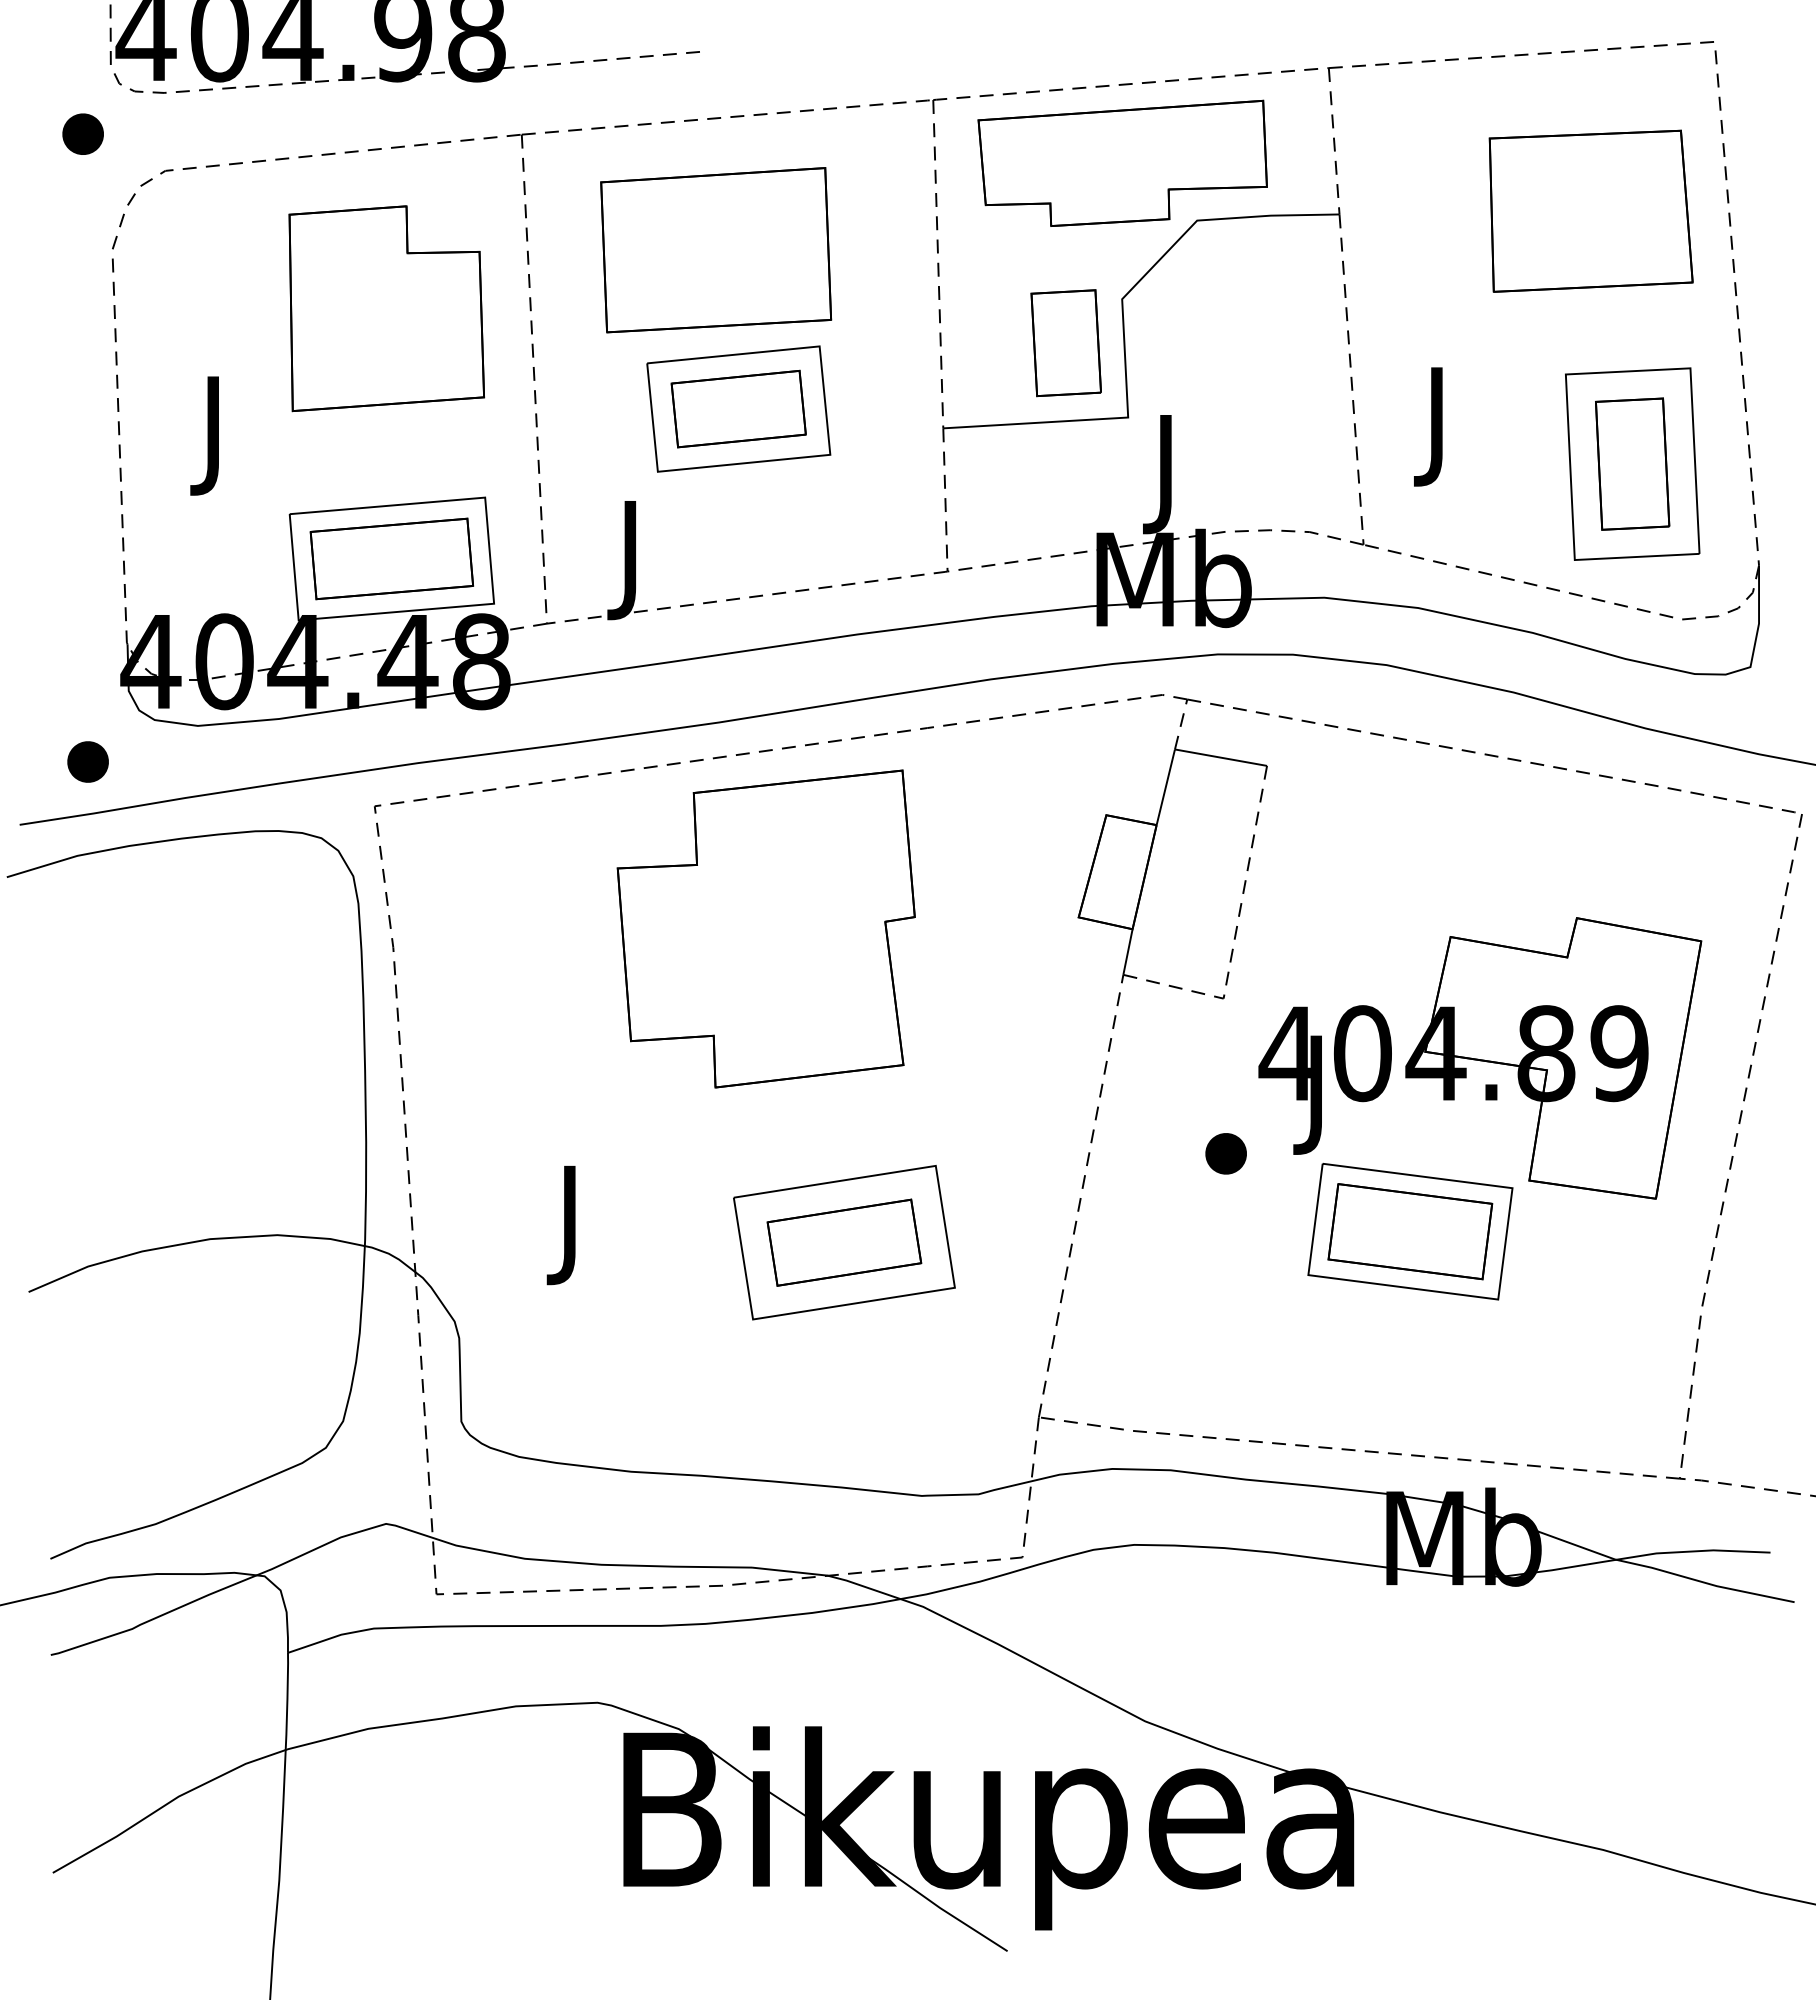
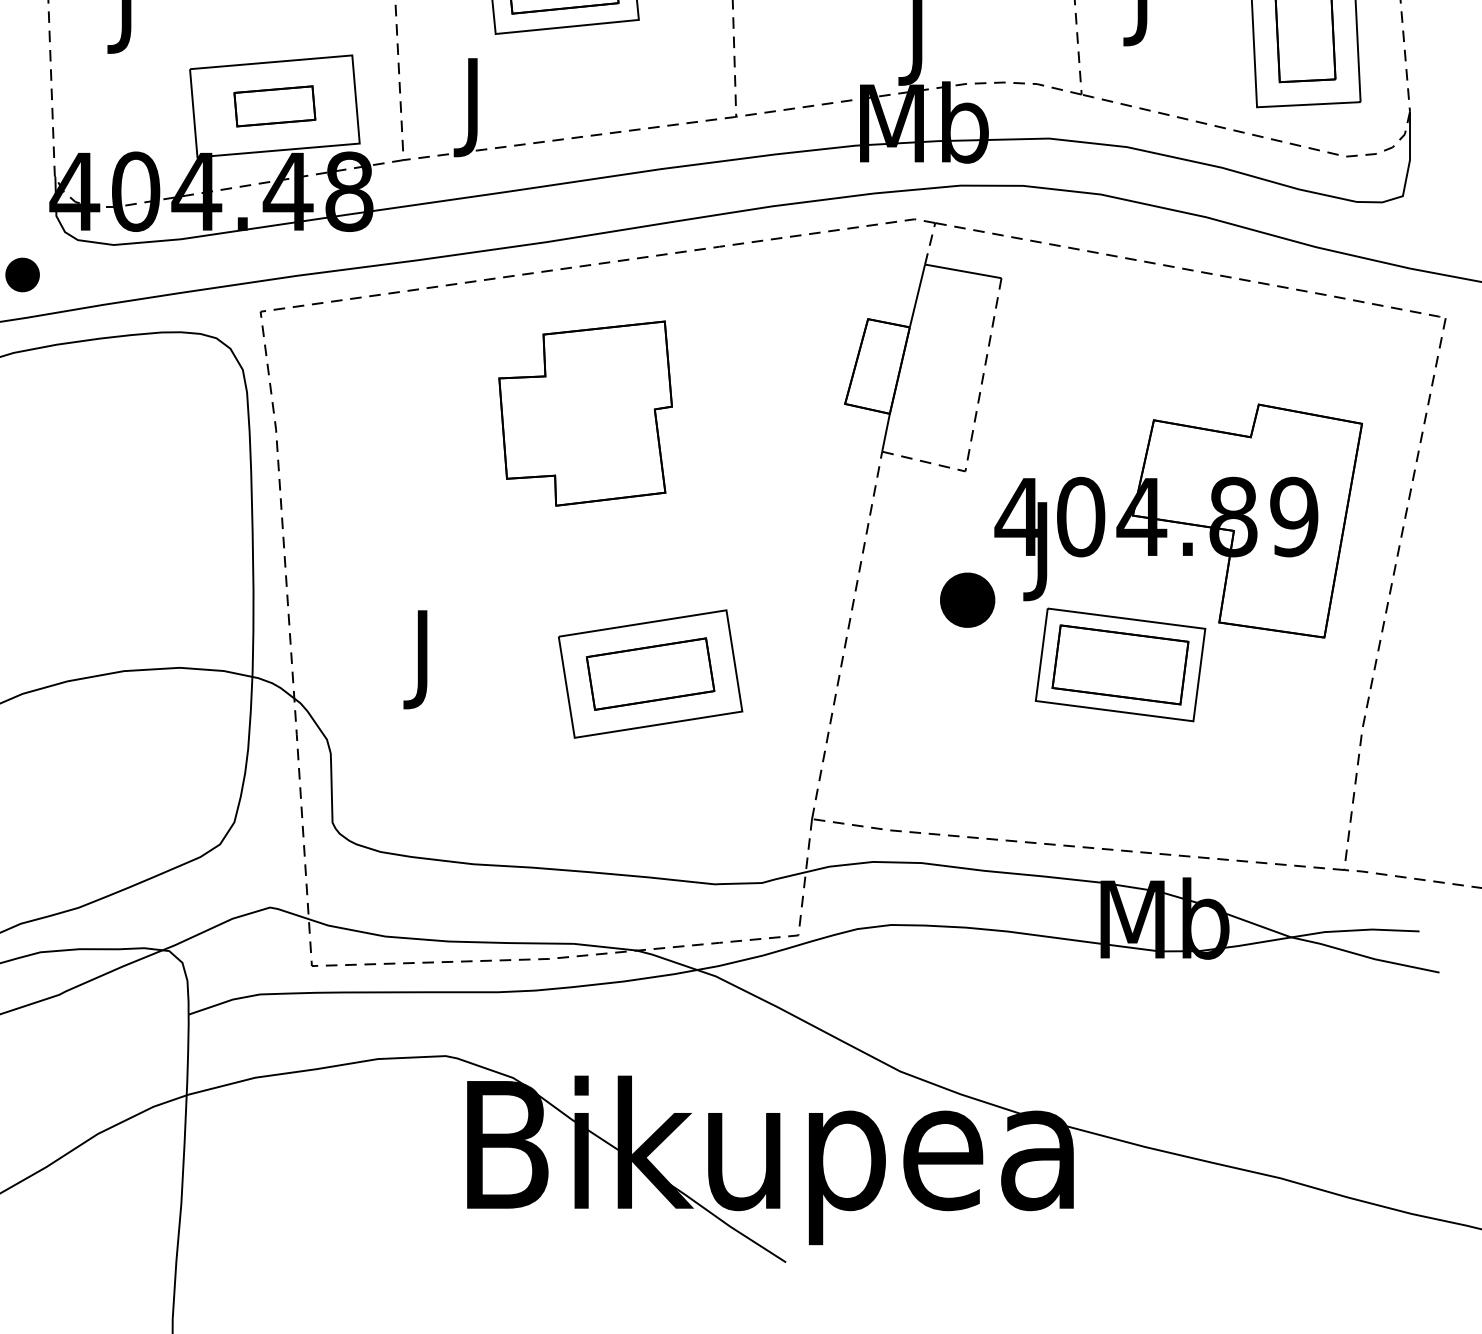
part: (391, 558) -> (274, 105), size x0.6
part: (765, 928) -> (585, 413), size x0.7
part: (1225, 1153) -> (967, 600), size x1.6

